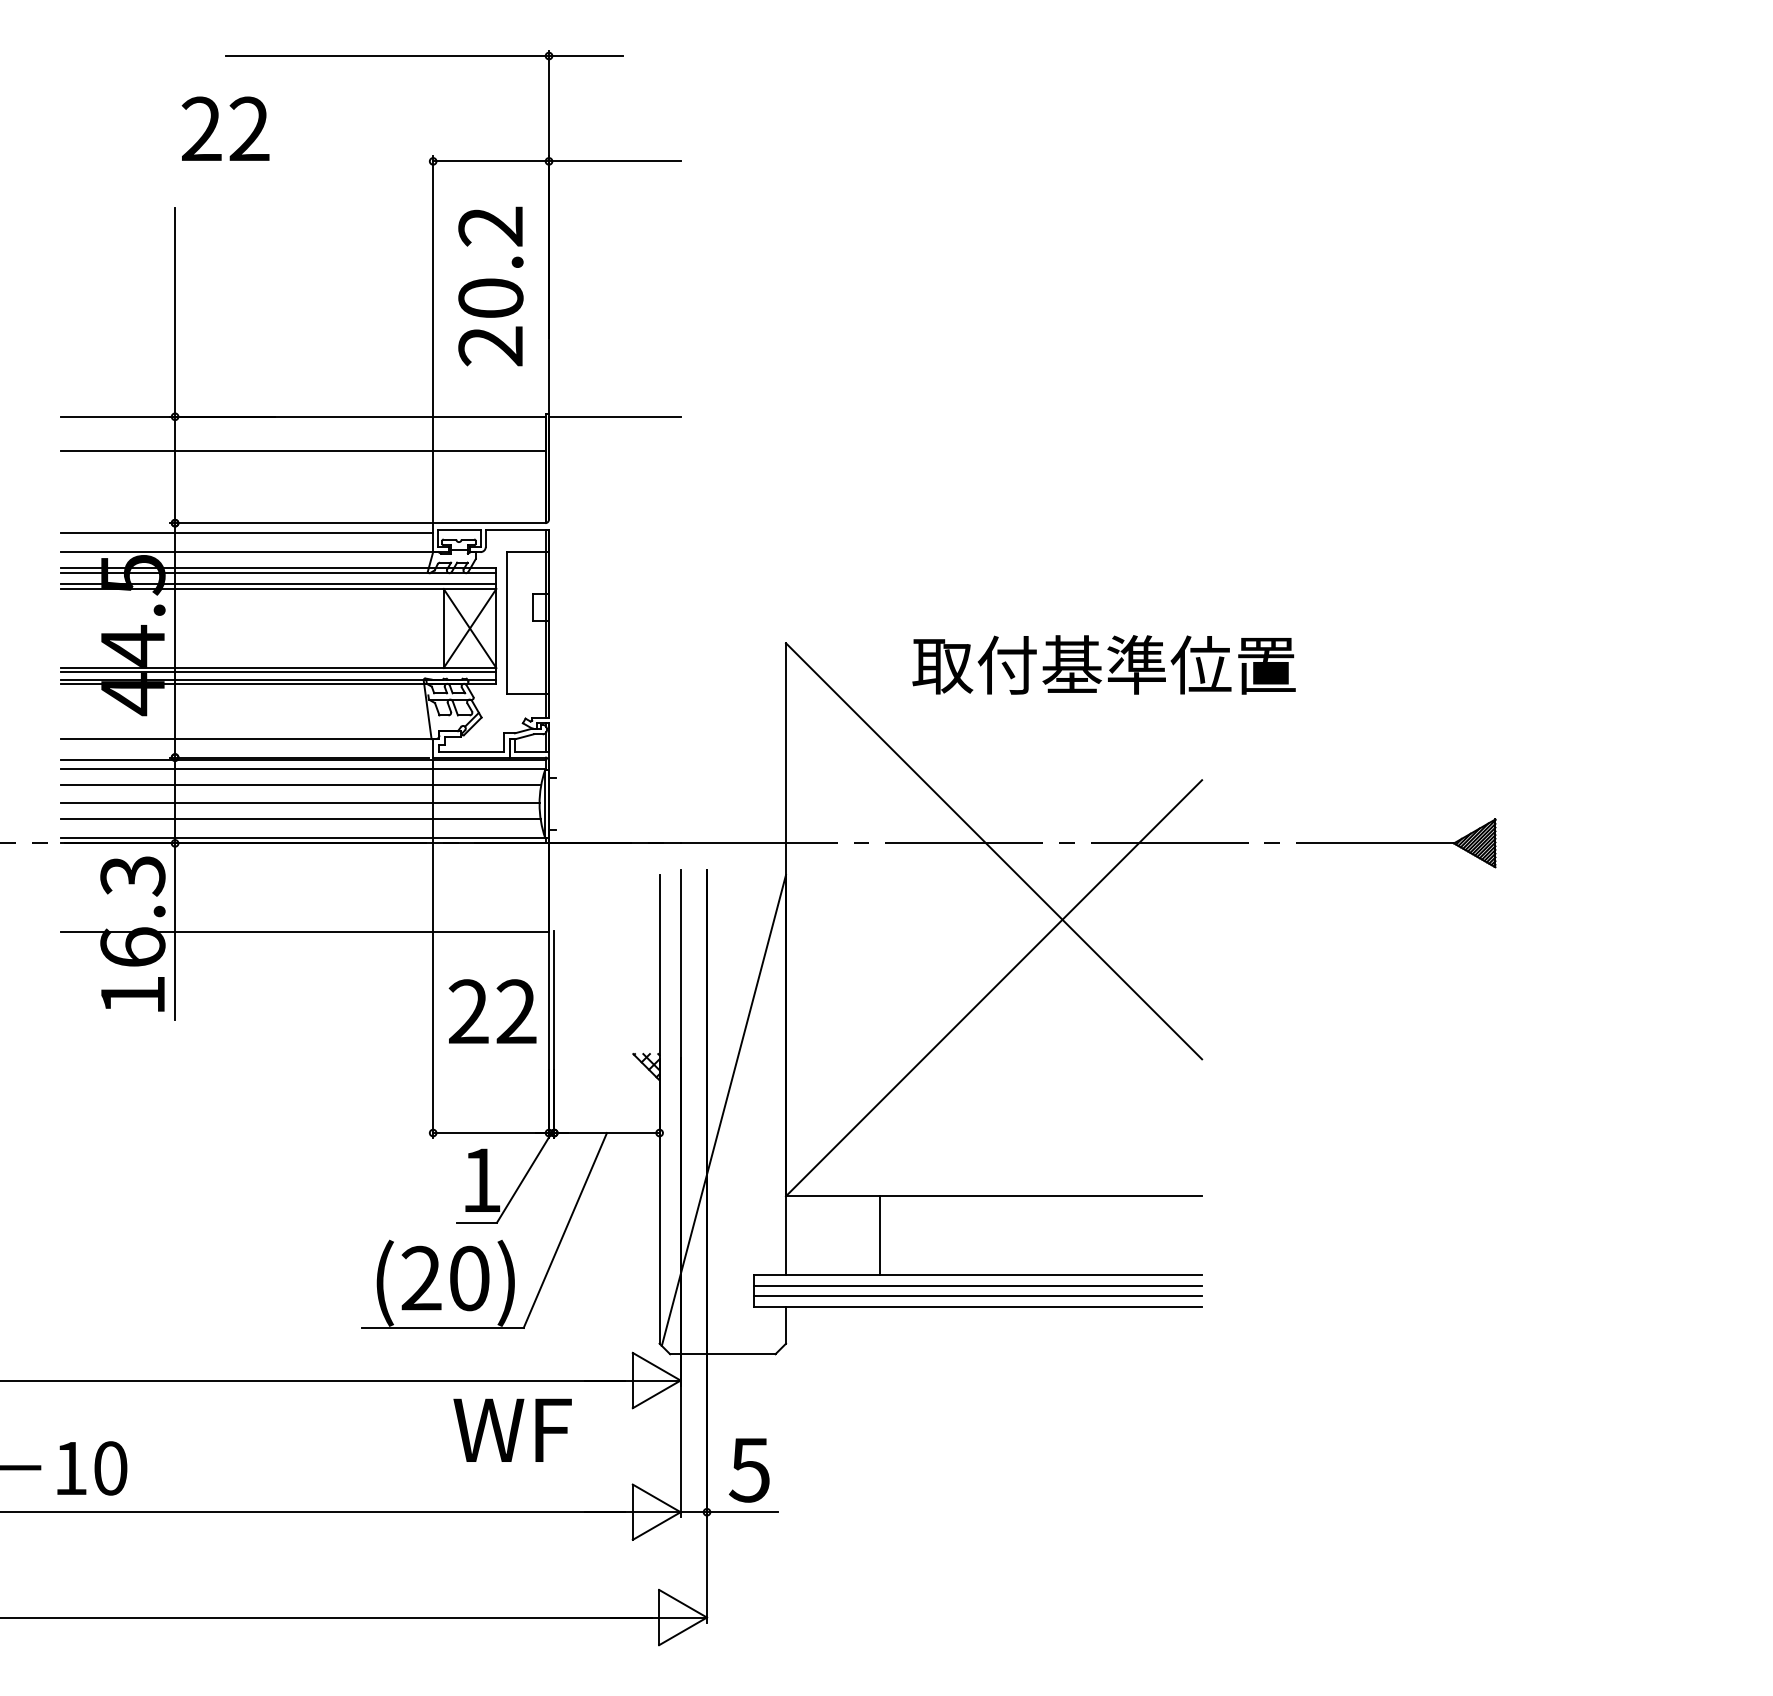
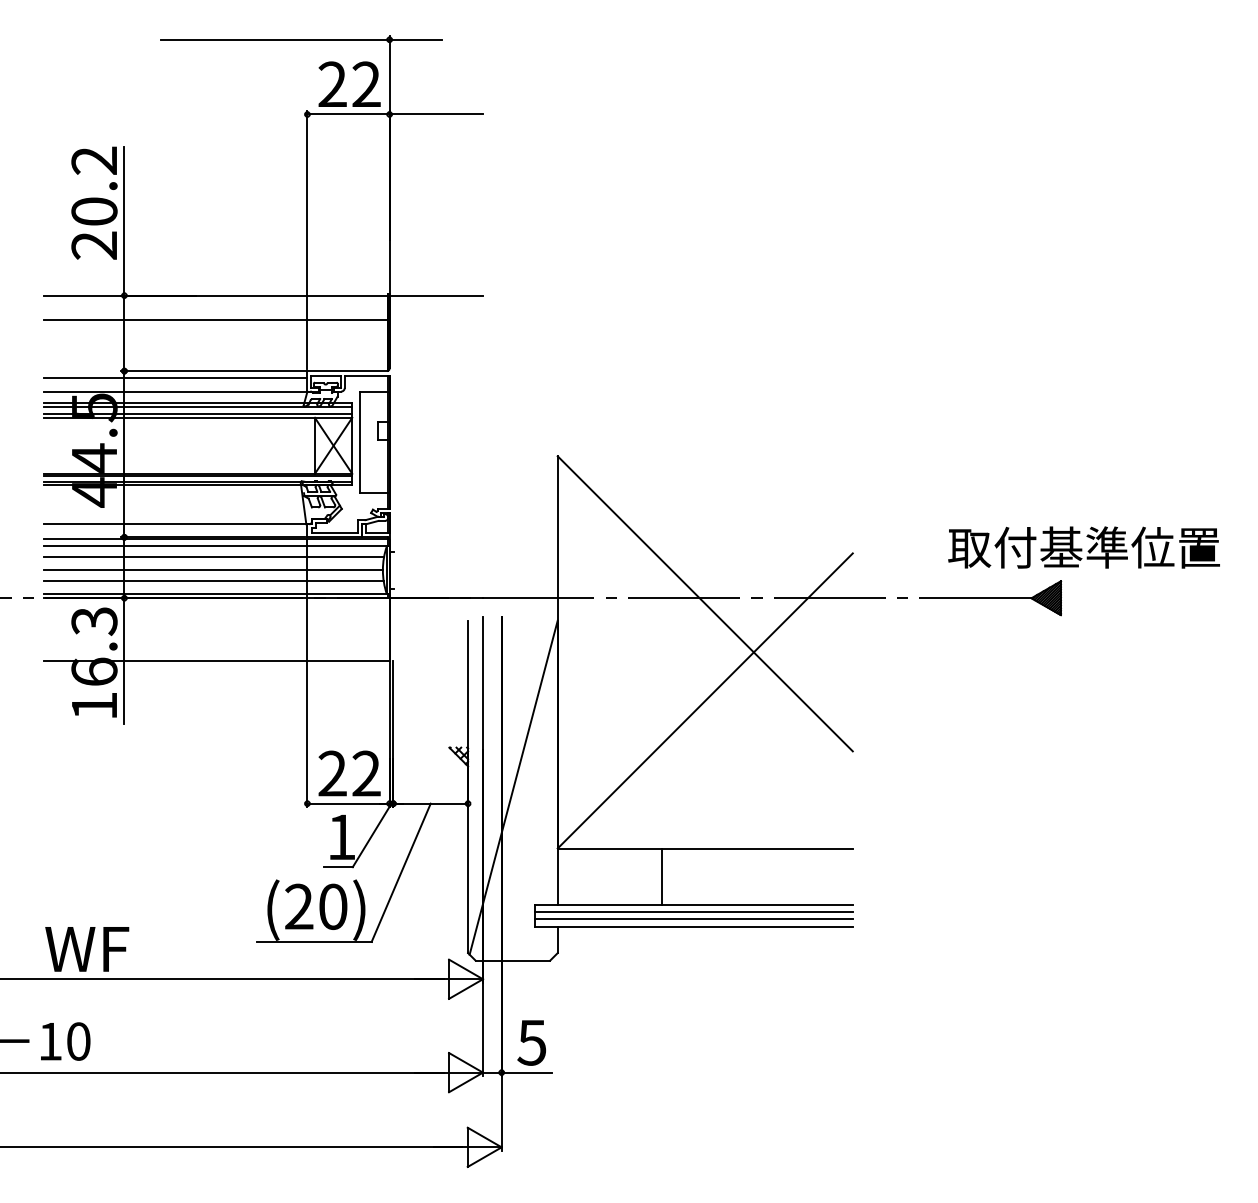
text: (225, 128) -> (349, 84), moved
text: (490, 286) -> (94, 203), moved
text: (1103, 664) -> (1083, 547), moved
text: (492, 1011) -> (349, 773), moved
line: (880, 1235) -> (662, 876), moved
text: (512, 1429) -> (87, 948), moved

